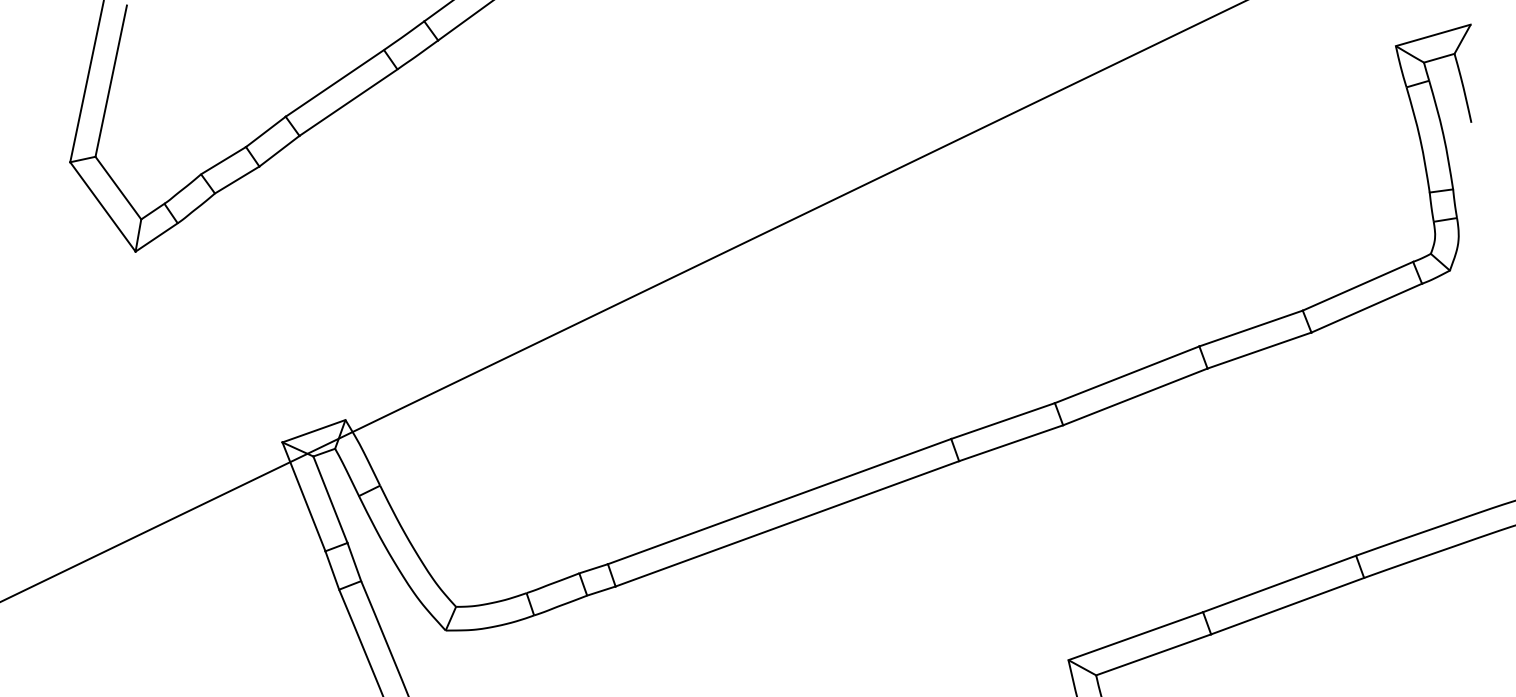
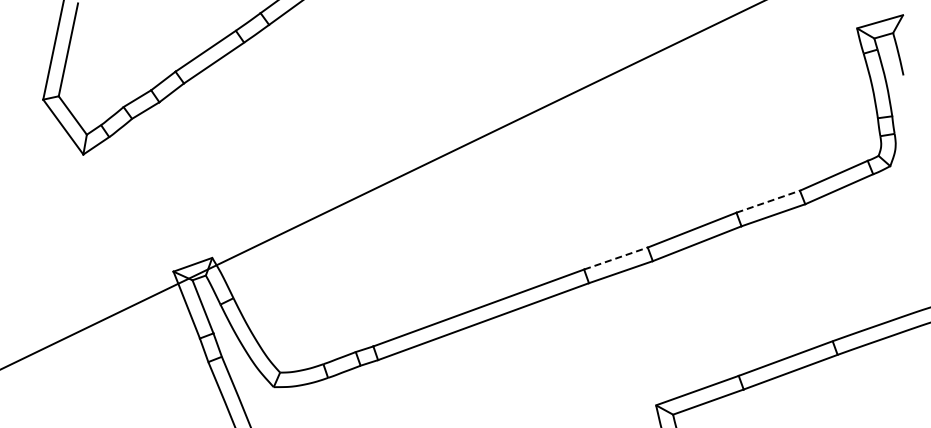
line: (1251, 328) -> (768, 201), solid -> dashed
line: (1002, 420) -> (615, 258), solid -> dashed

